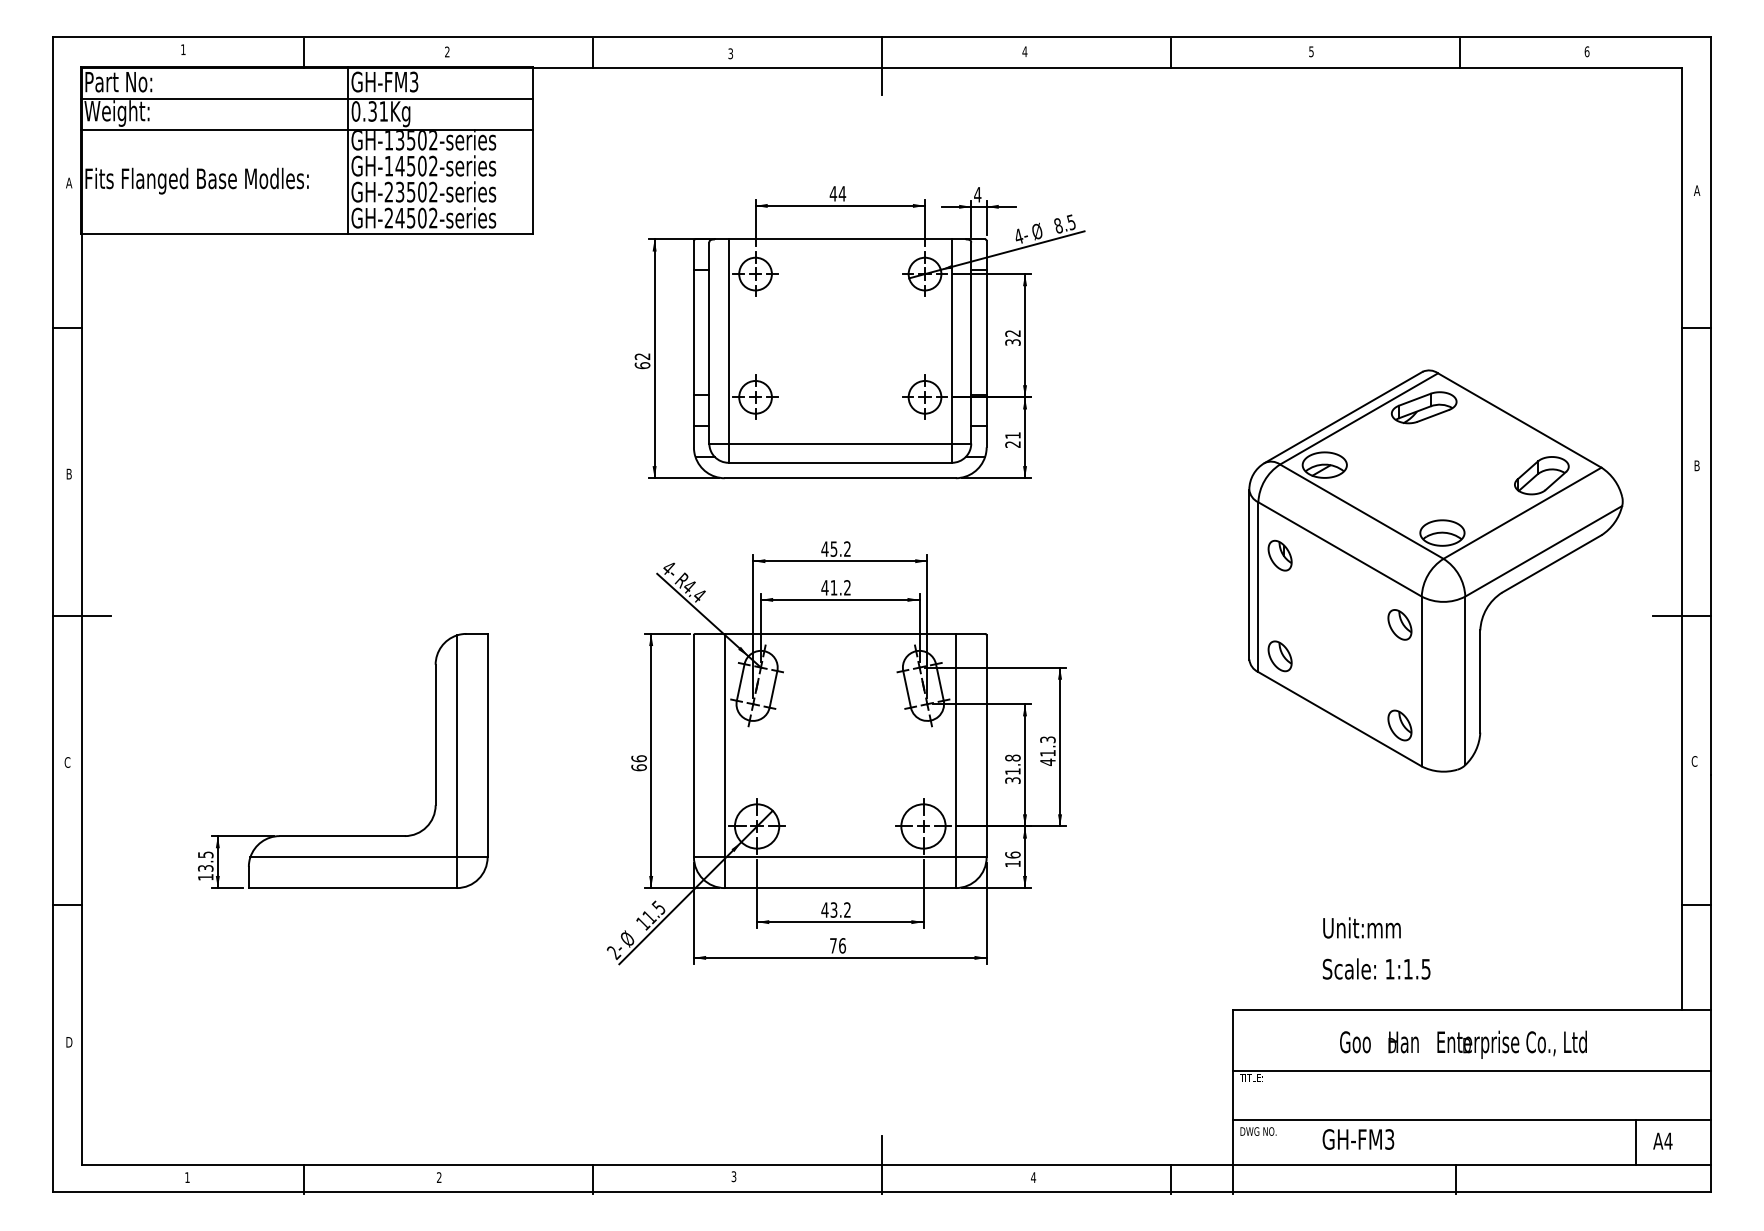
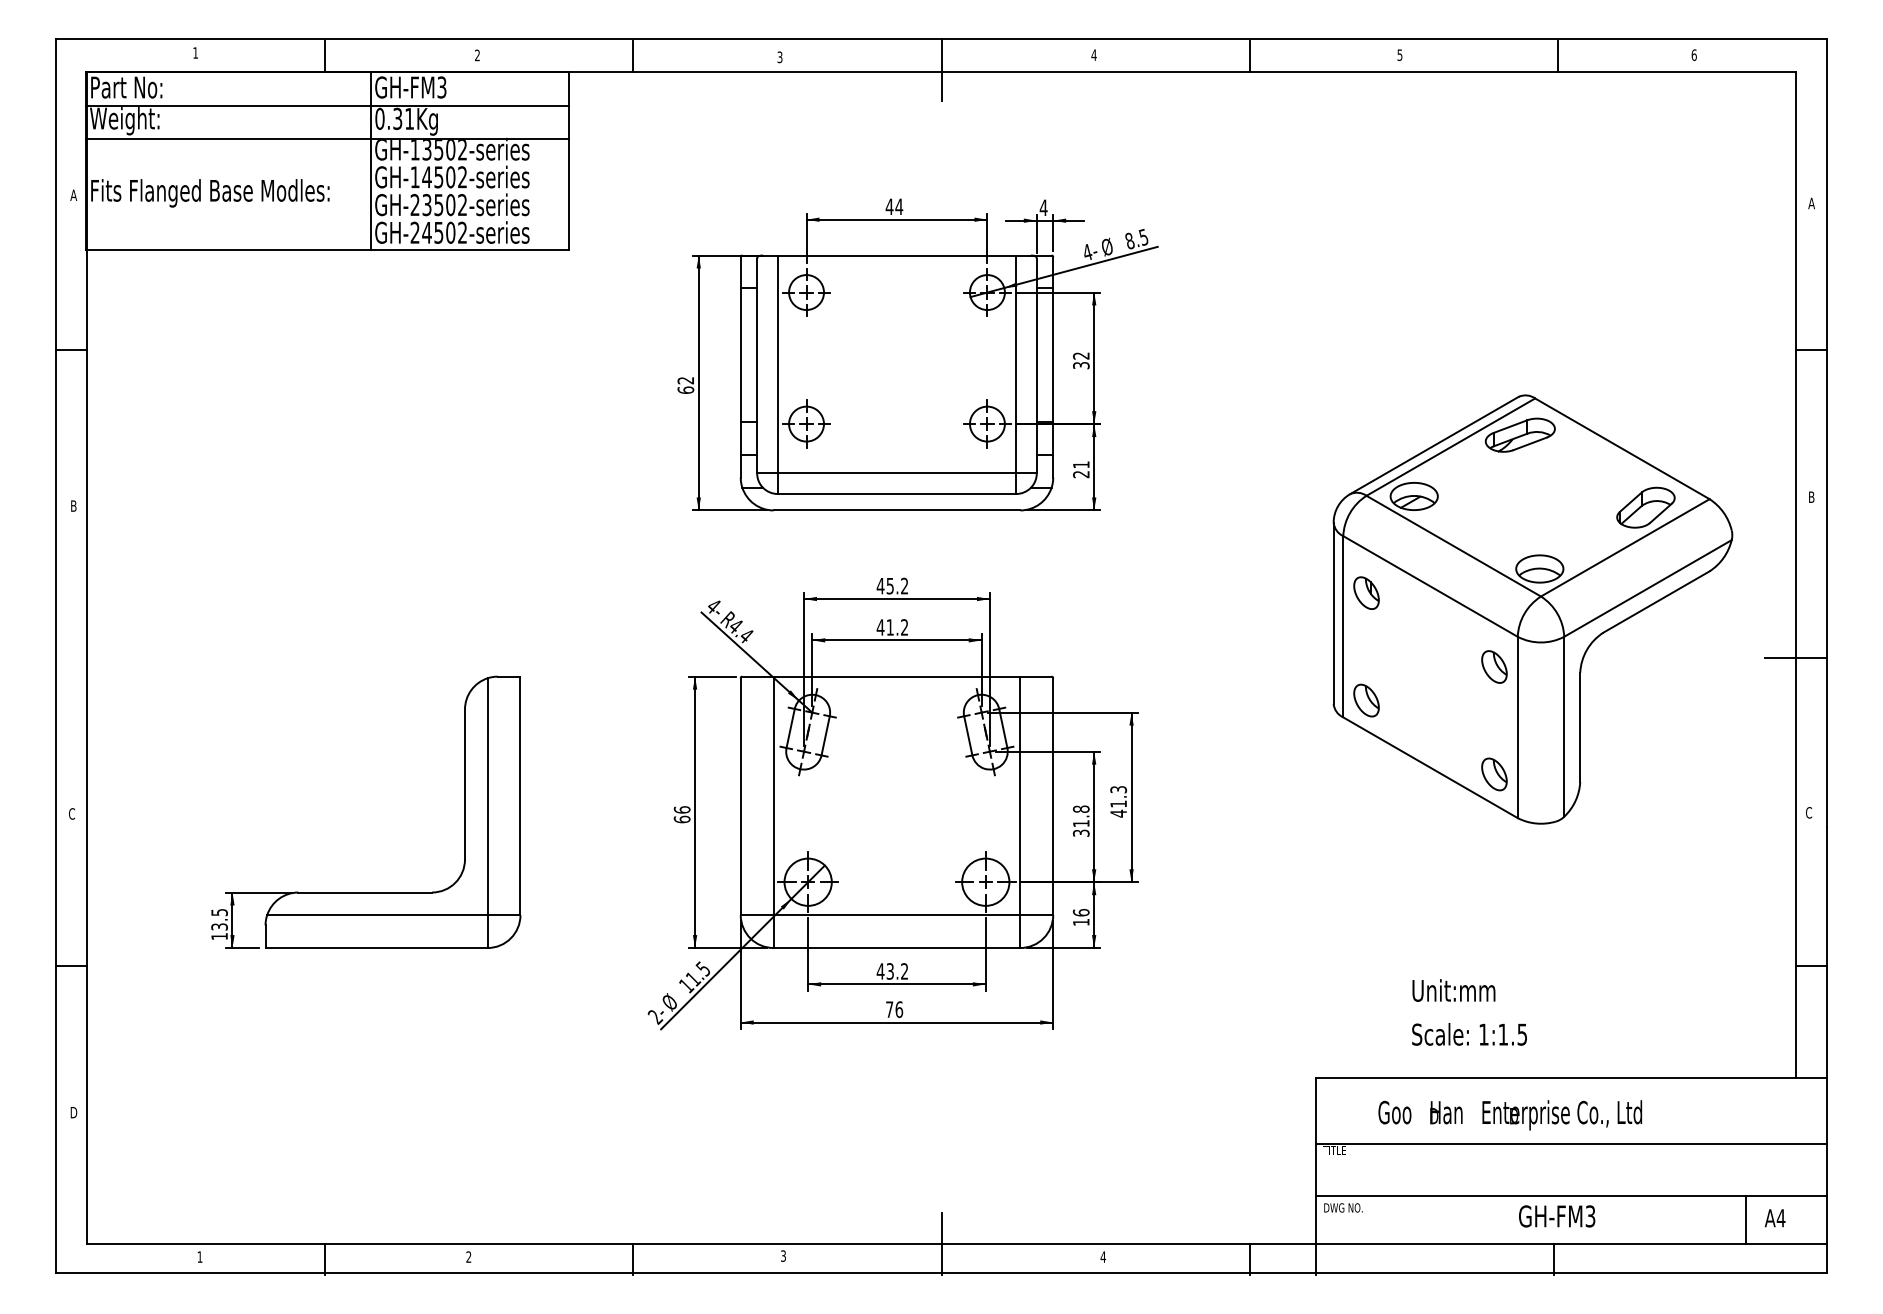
line: (82, 616) -> (87, 658), removed
text: (1463, 1044) -> (1510, 1115), moved
text: (1358, 1139) -> (1557, 1216), moved

